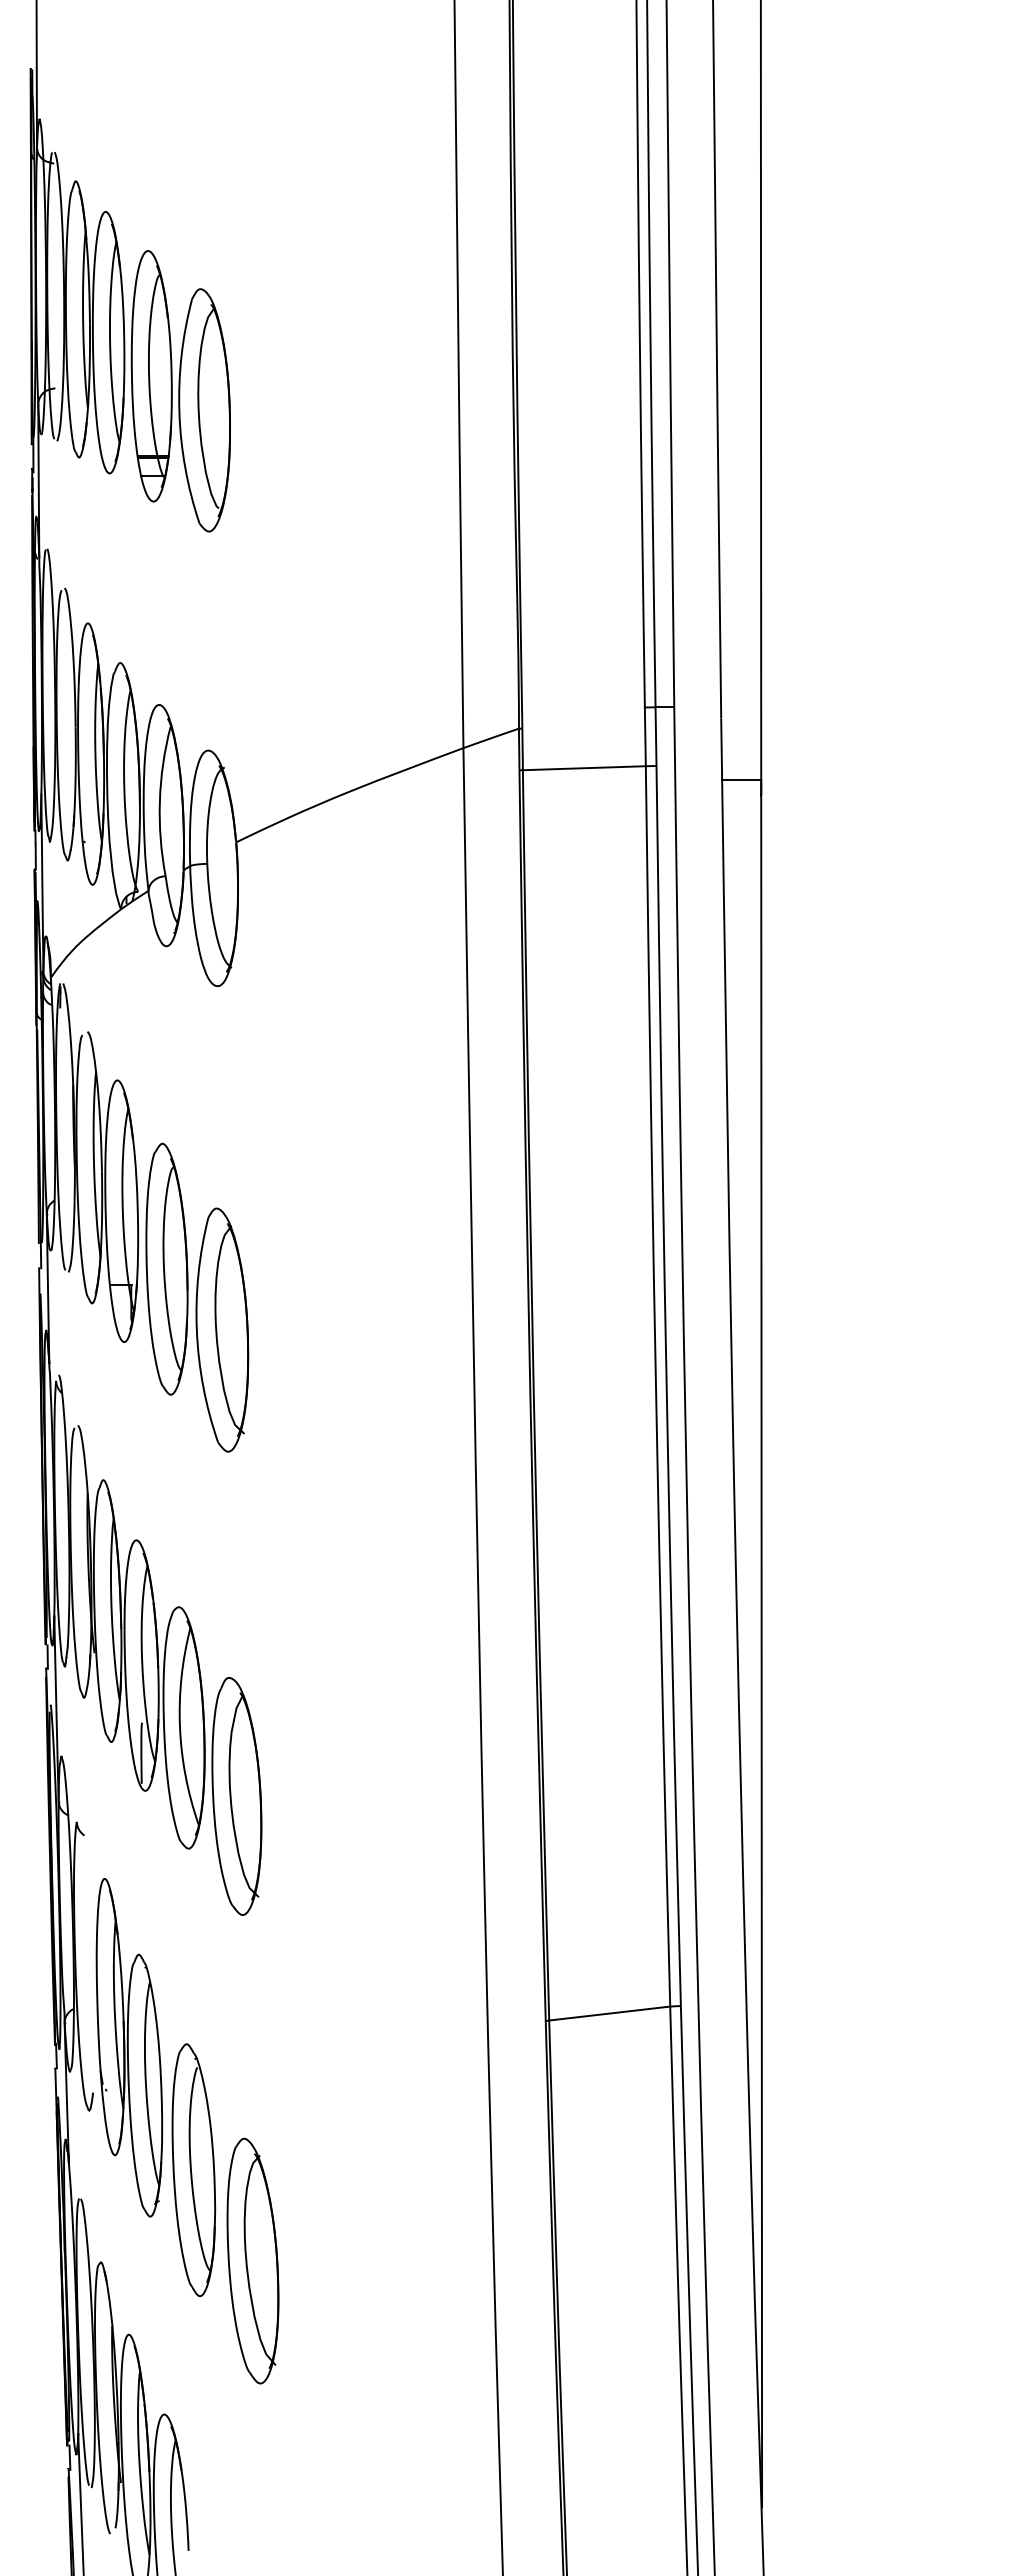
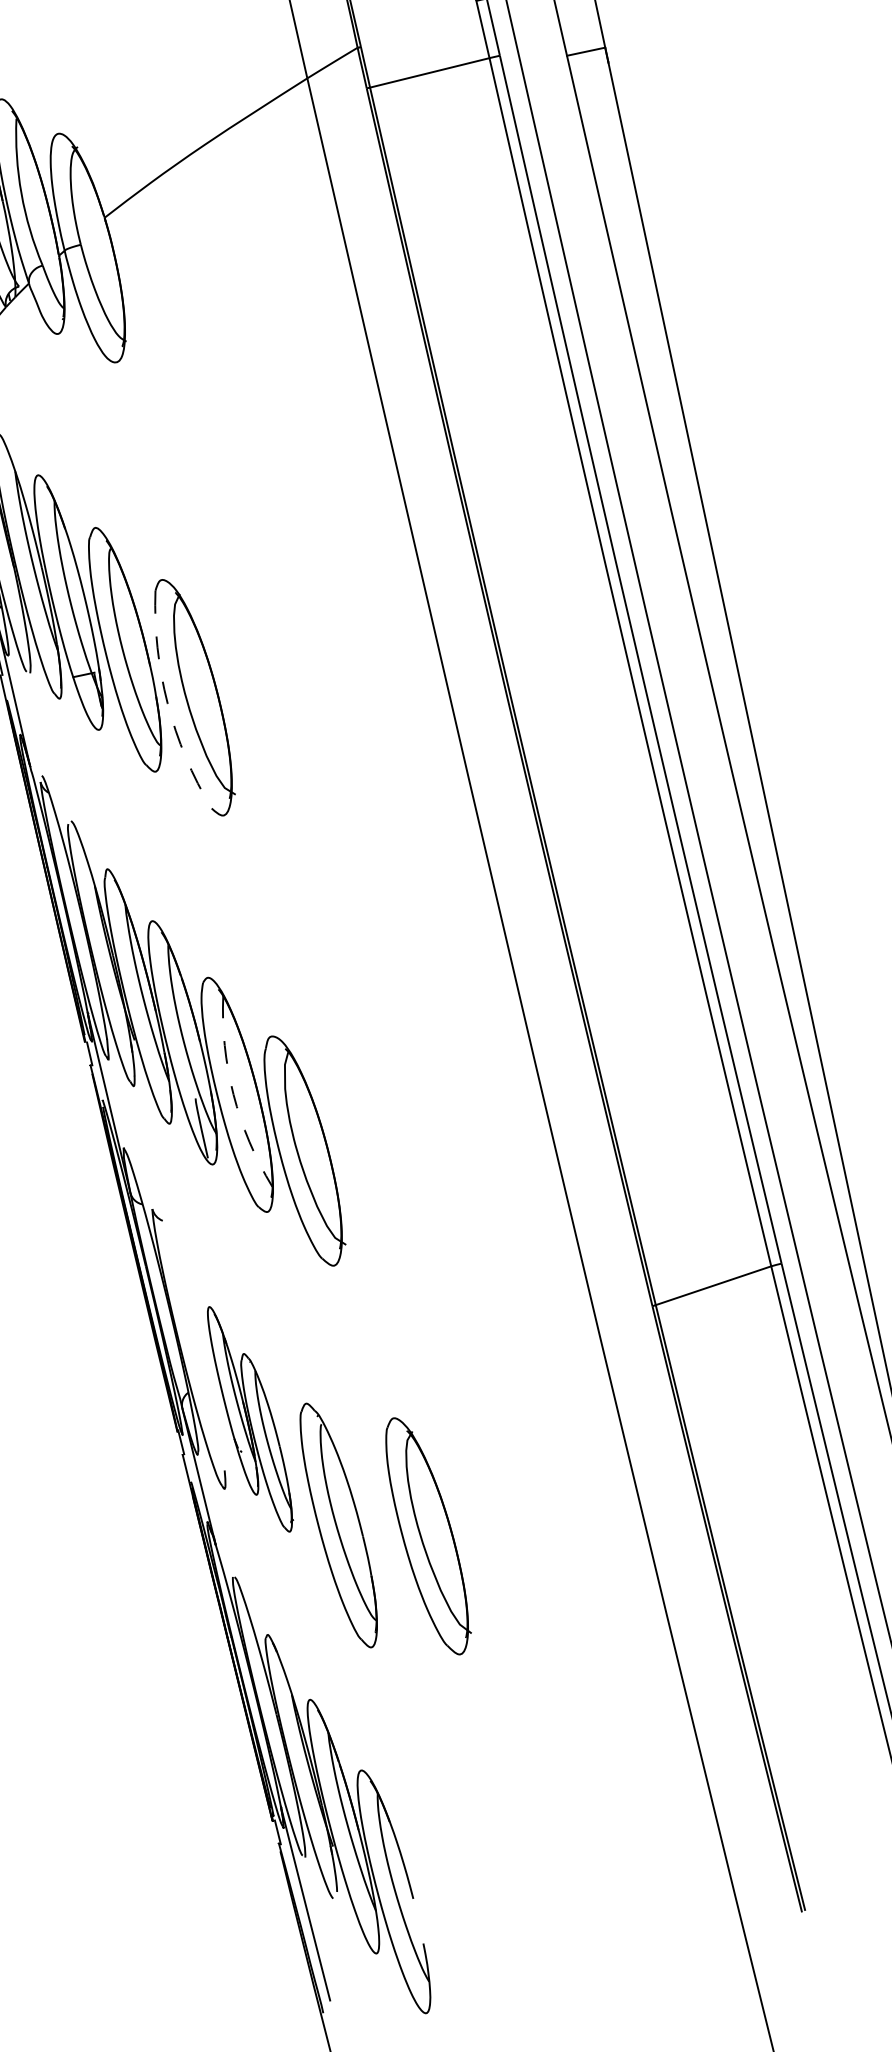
arc: (196, 1330) -> (167, 703), solid -> dashed
arc: (179, 1726) -> (233, 1094), solid -> dashed
part: (129, 2047) -> (250, 1418), size x0.7
part: (252, 2260) -> (427, 1535), moved

